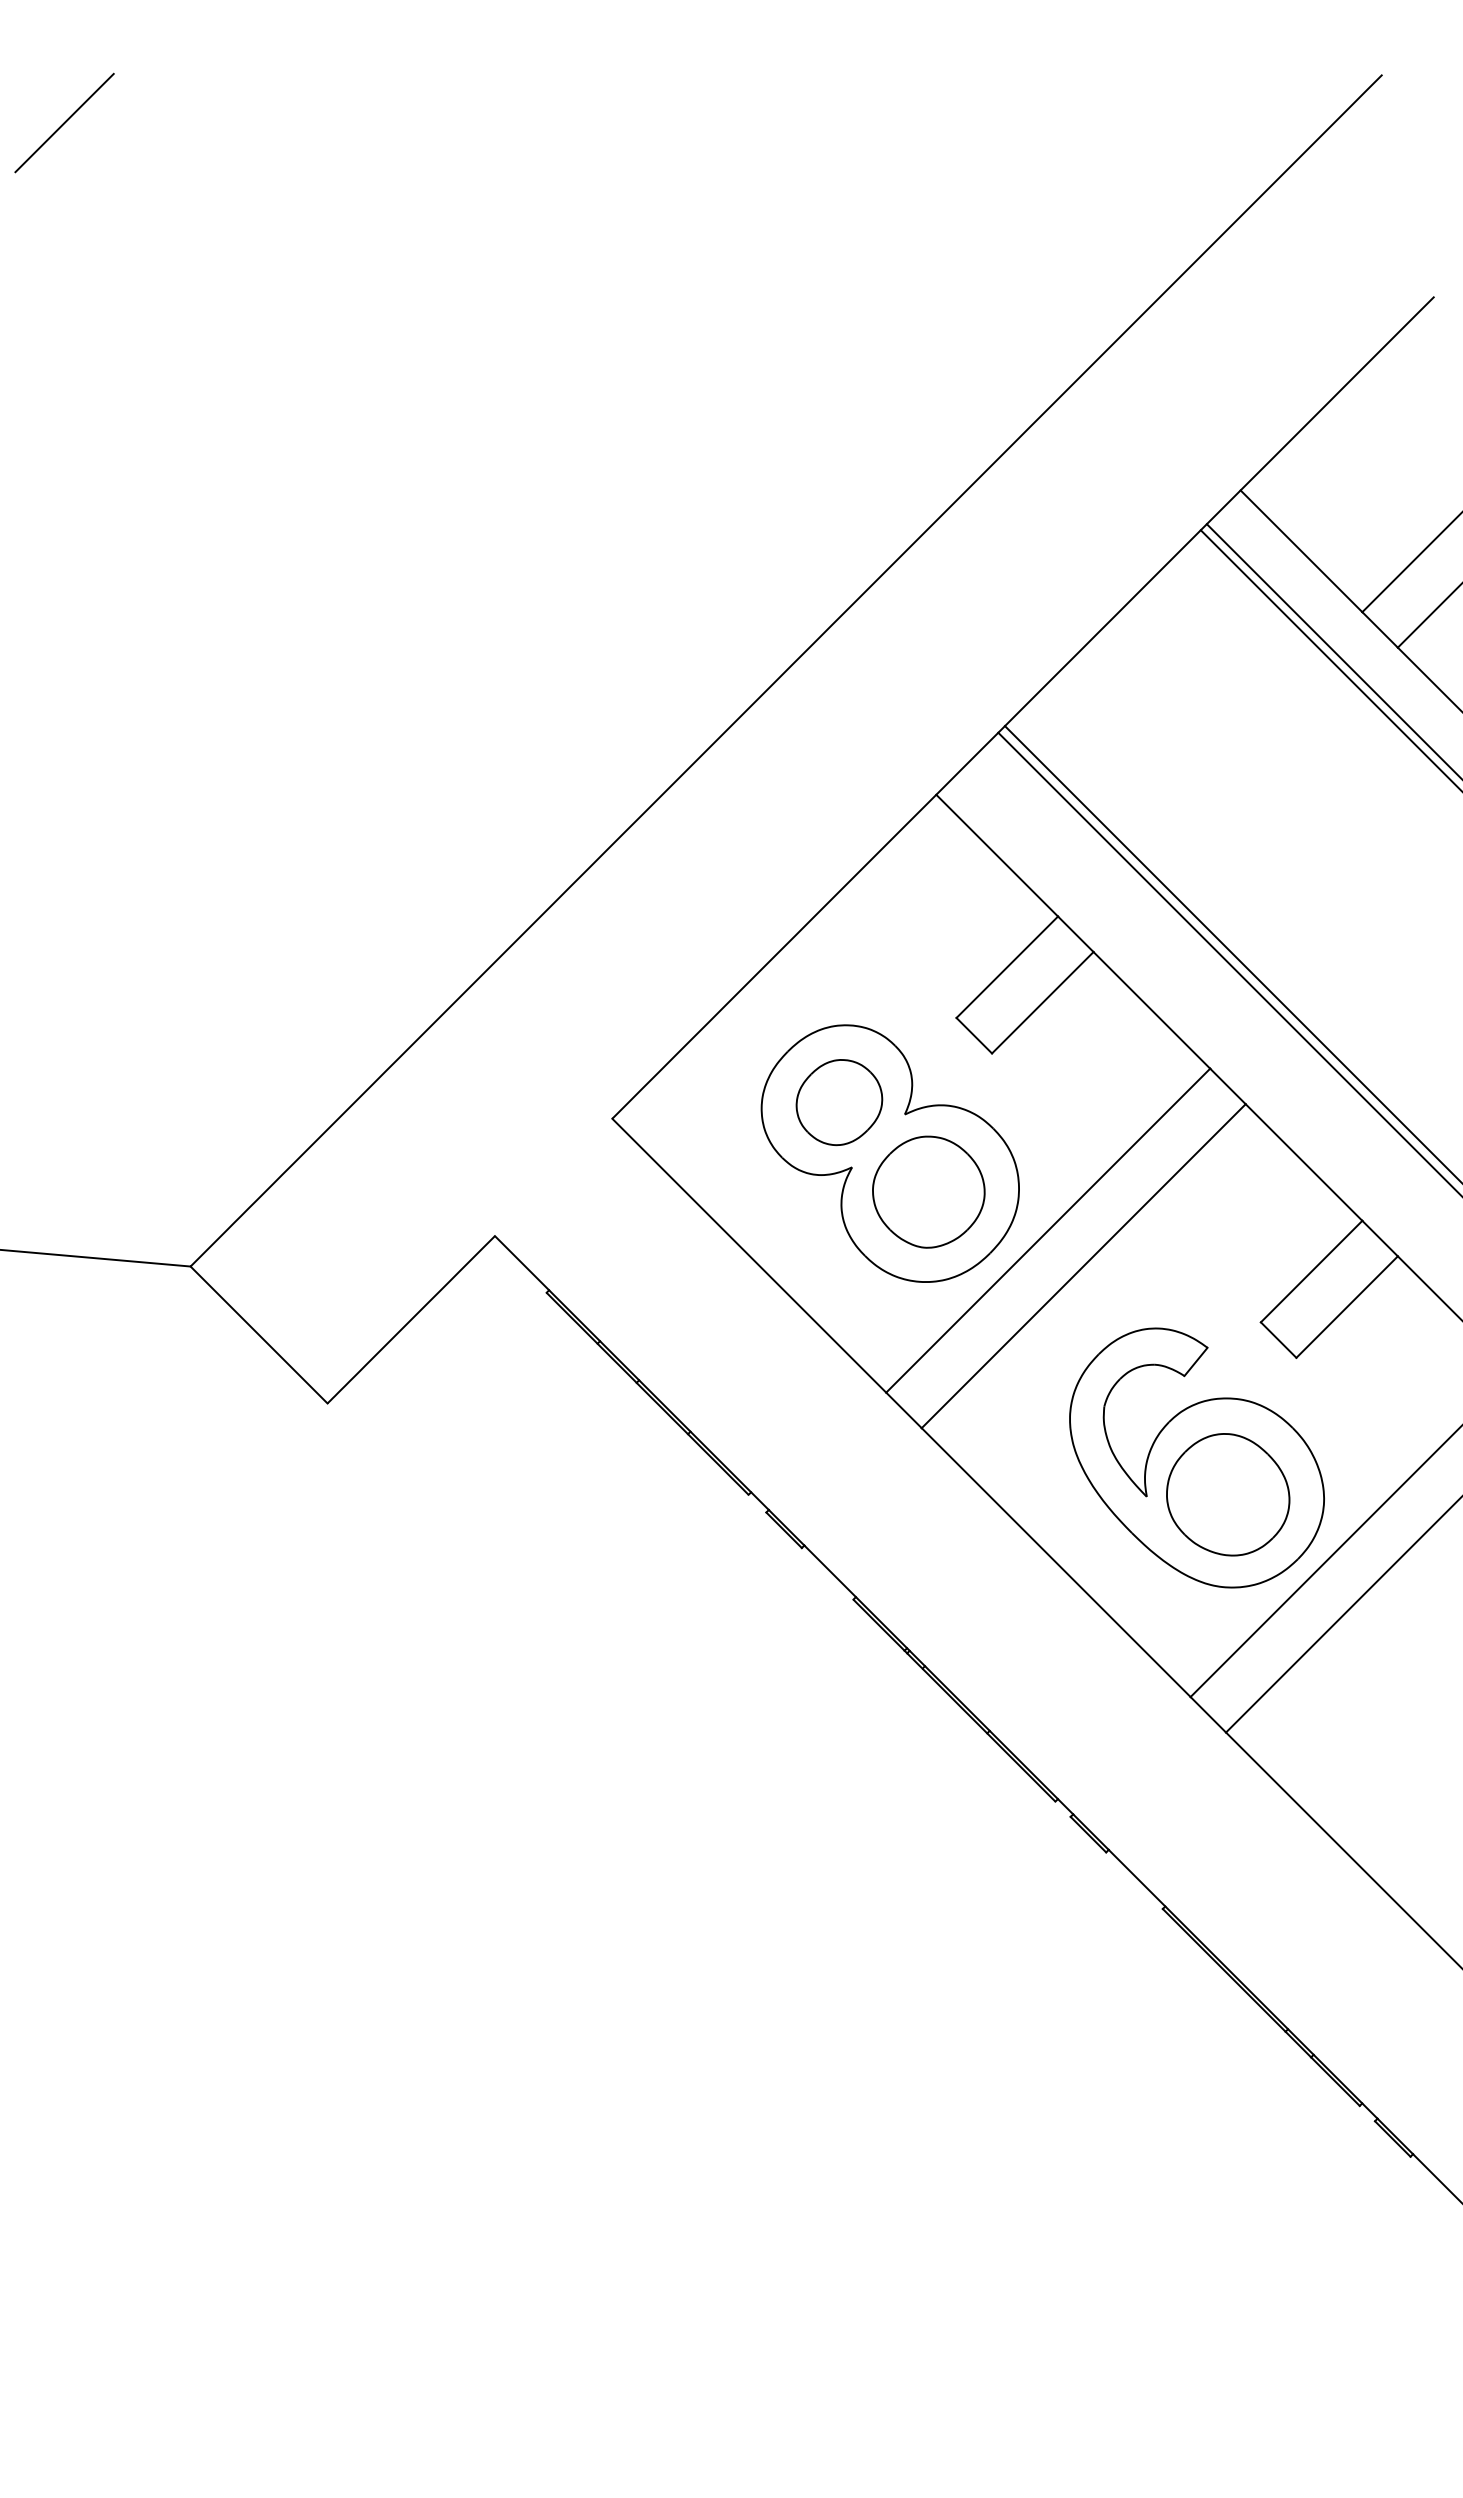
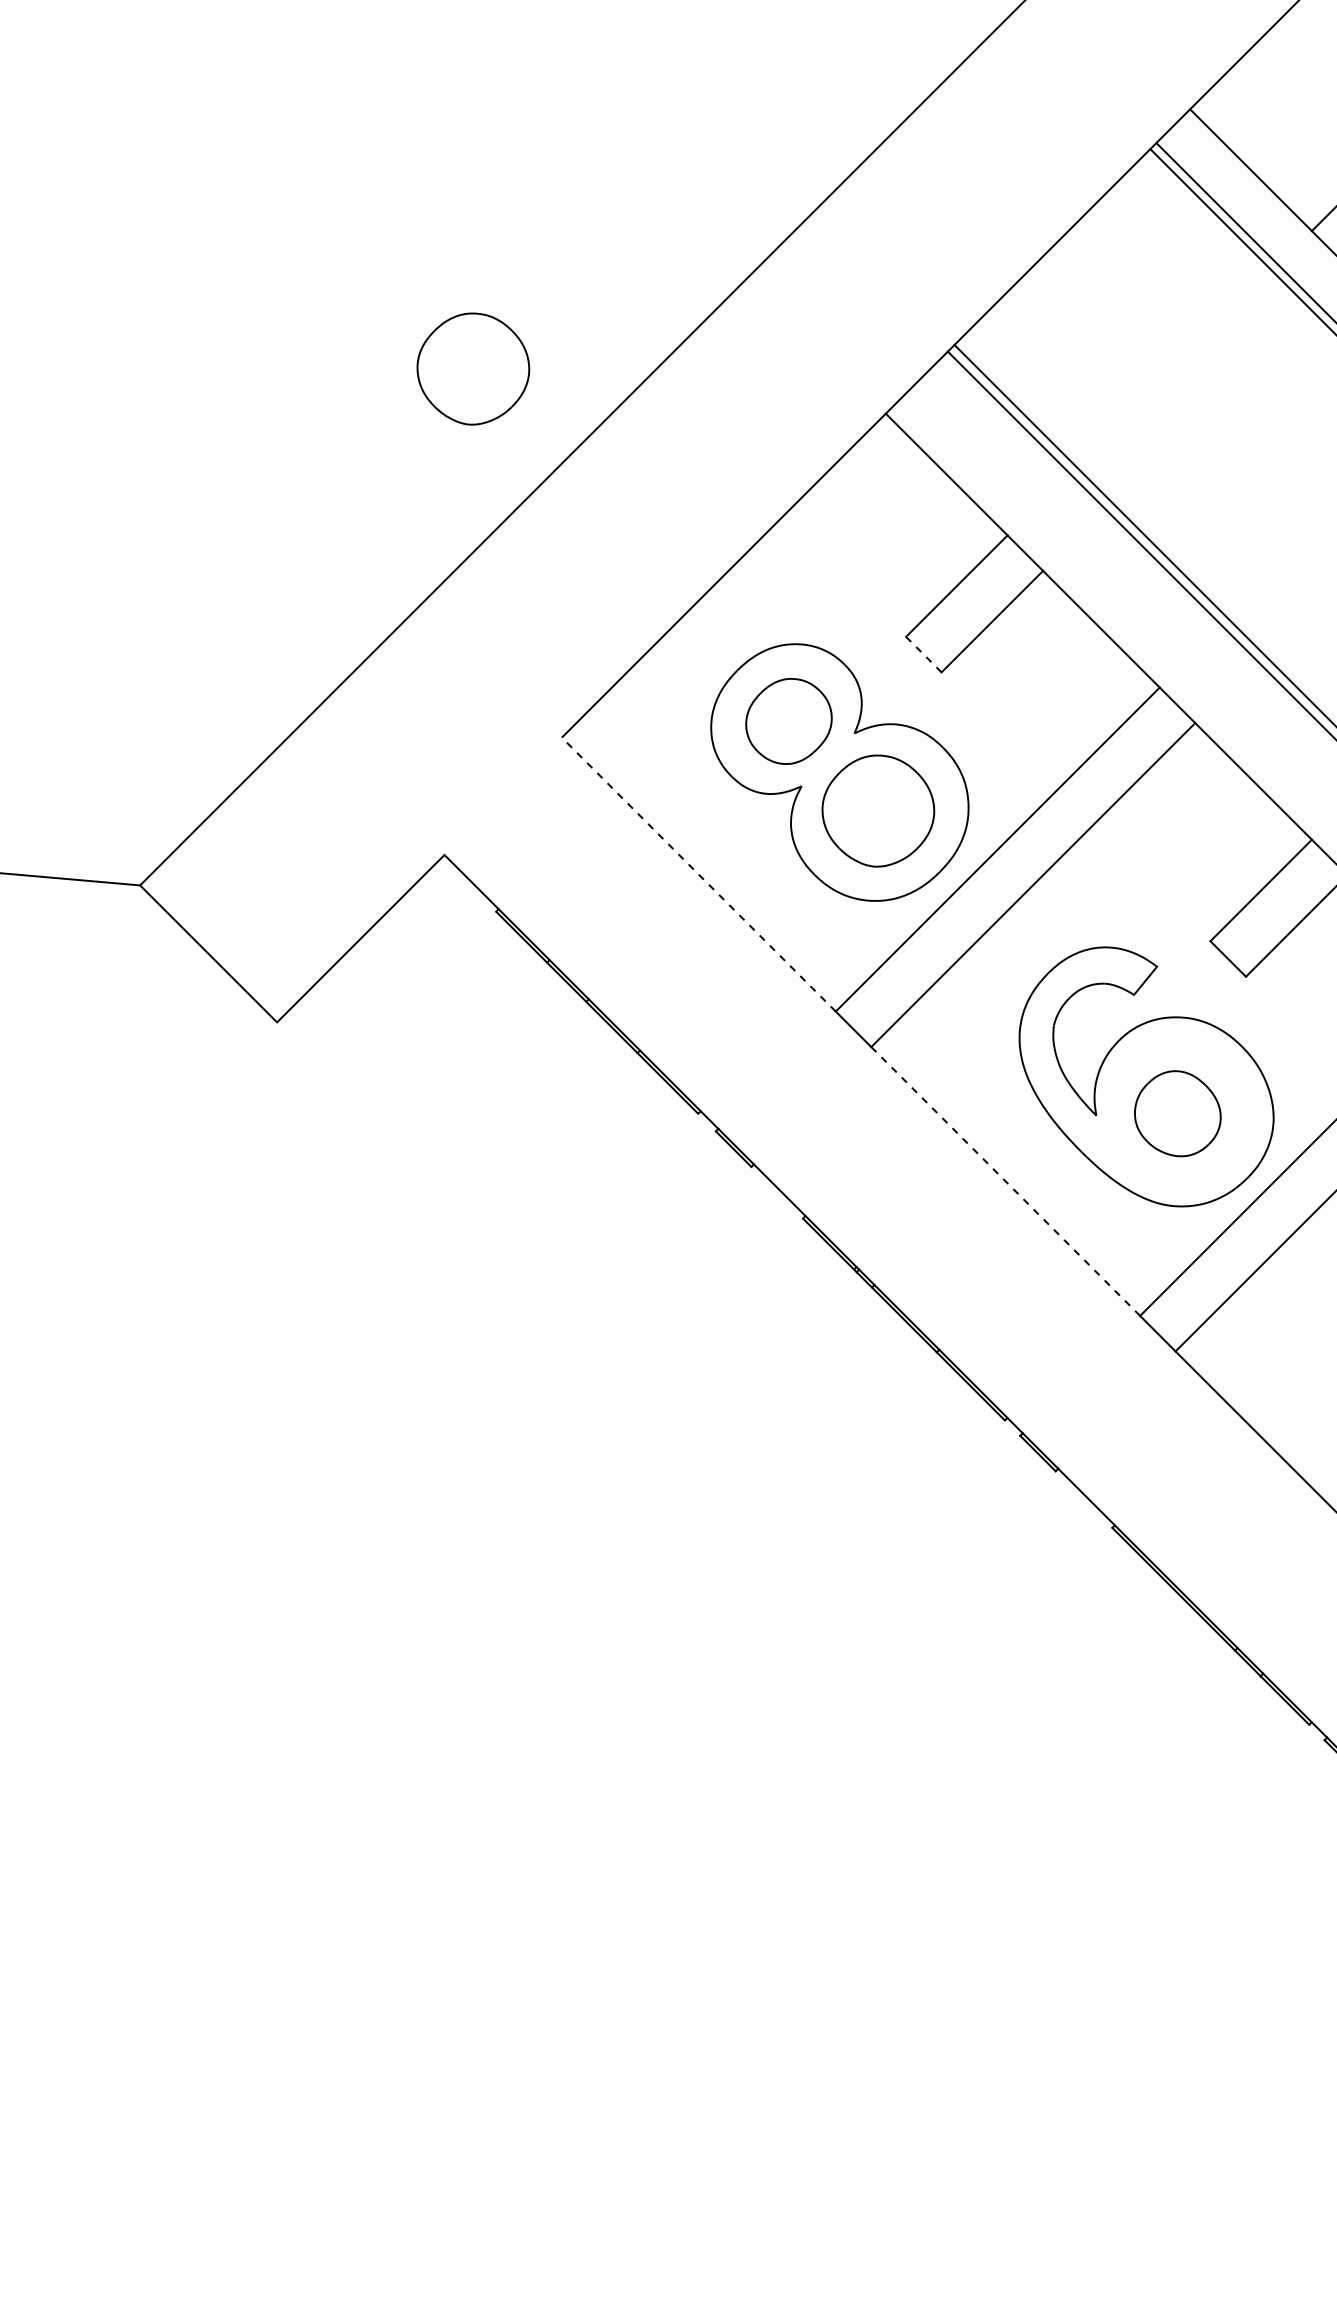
part: (523, 749) -> (473, 368), added
line: (974, 1036) -> (924, 655), solid -> dashed
line: (749, 1255) -> (699, 874), solid -> dashed
part: (1228, 1494) -> (1178, 1113), size x0.7
line: (1055, 1562) -> (1005, 1181), solid -> dashed

